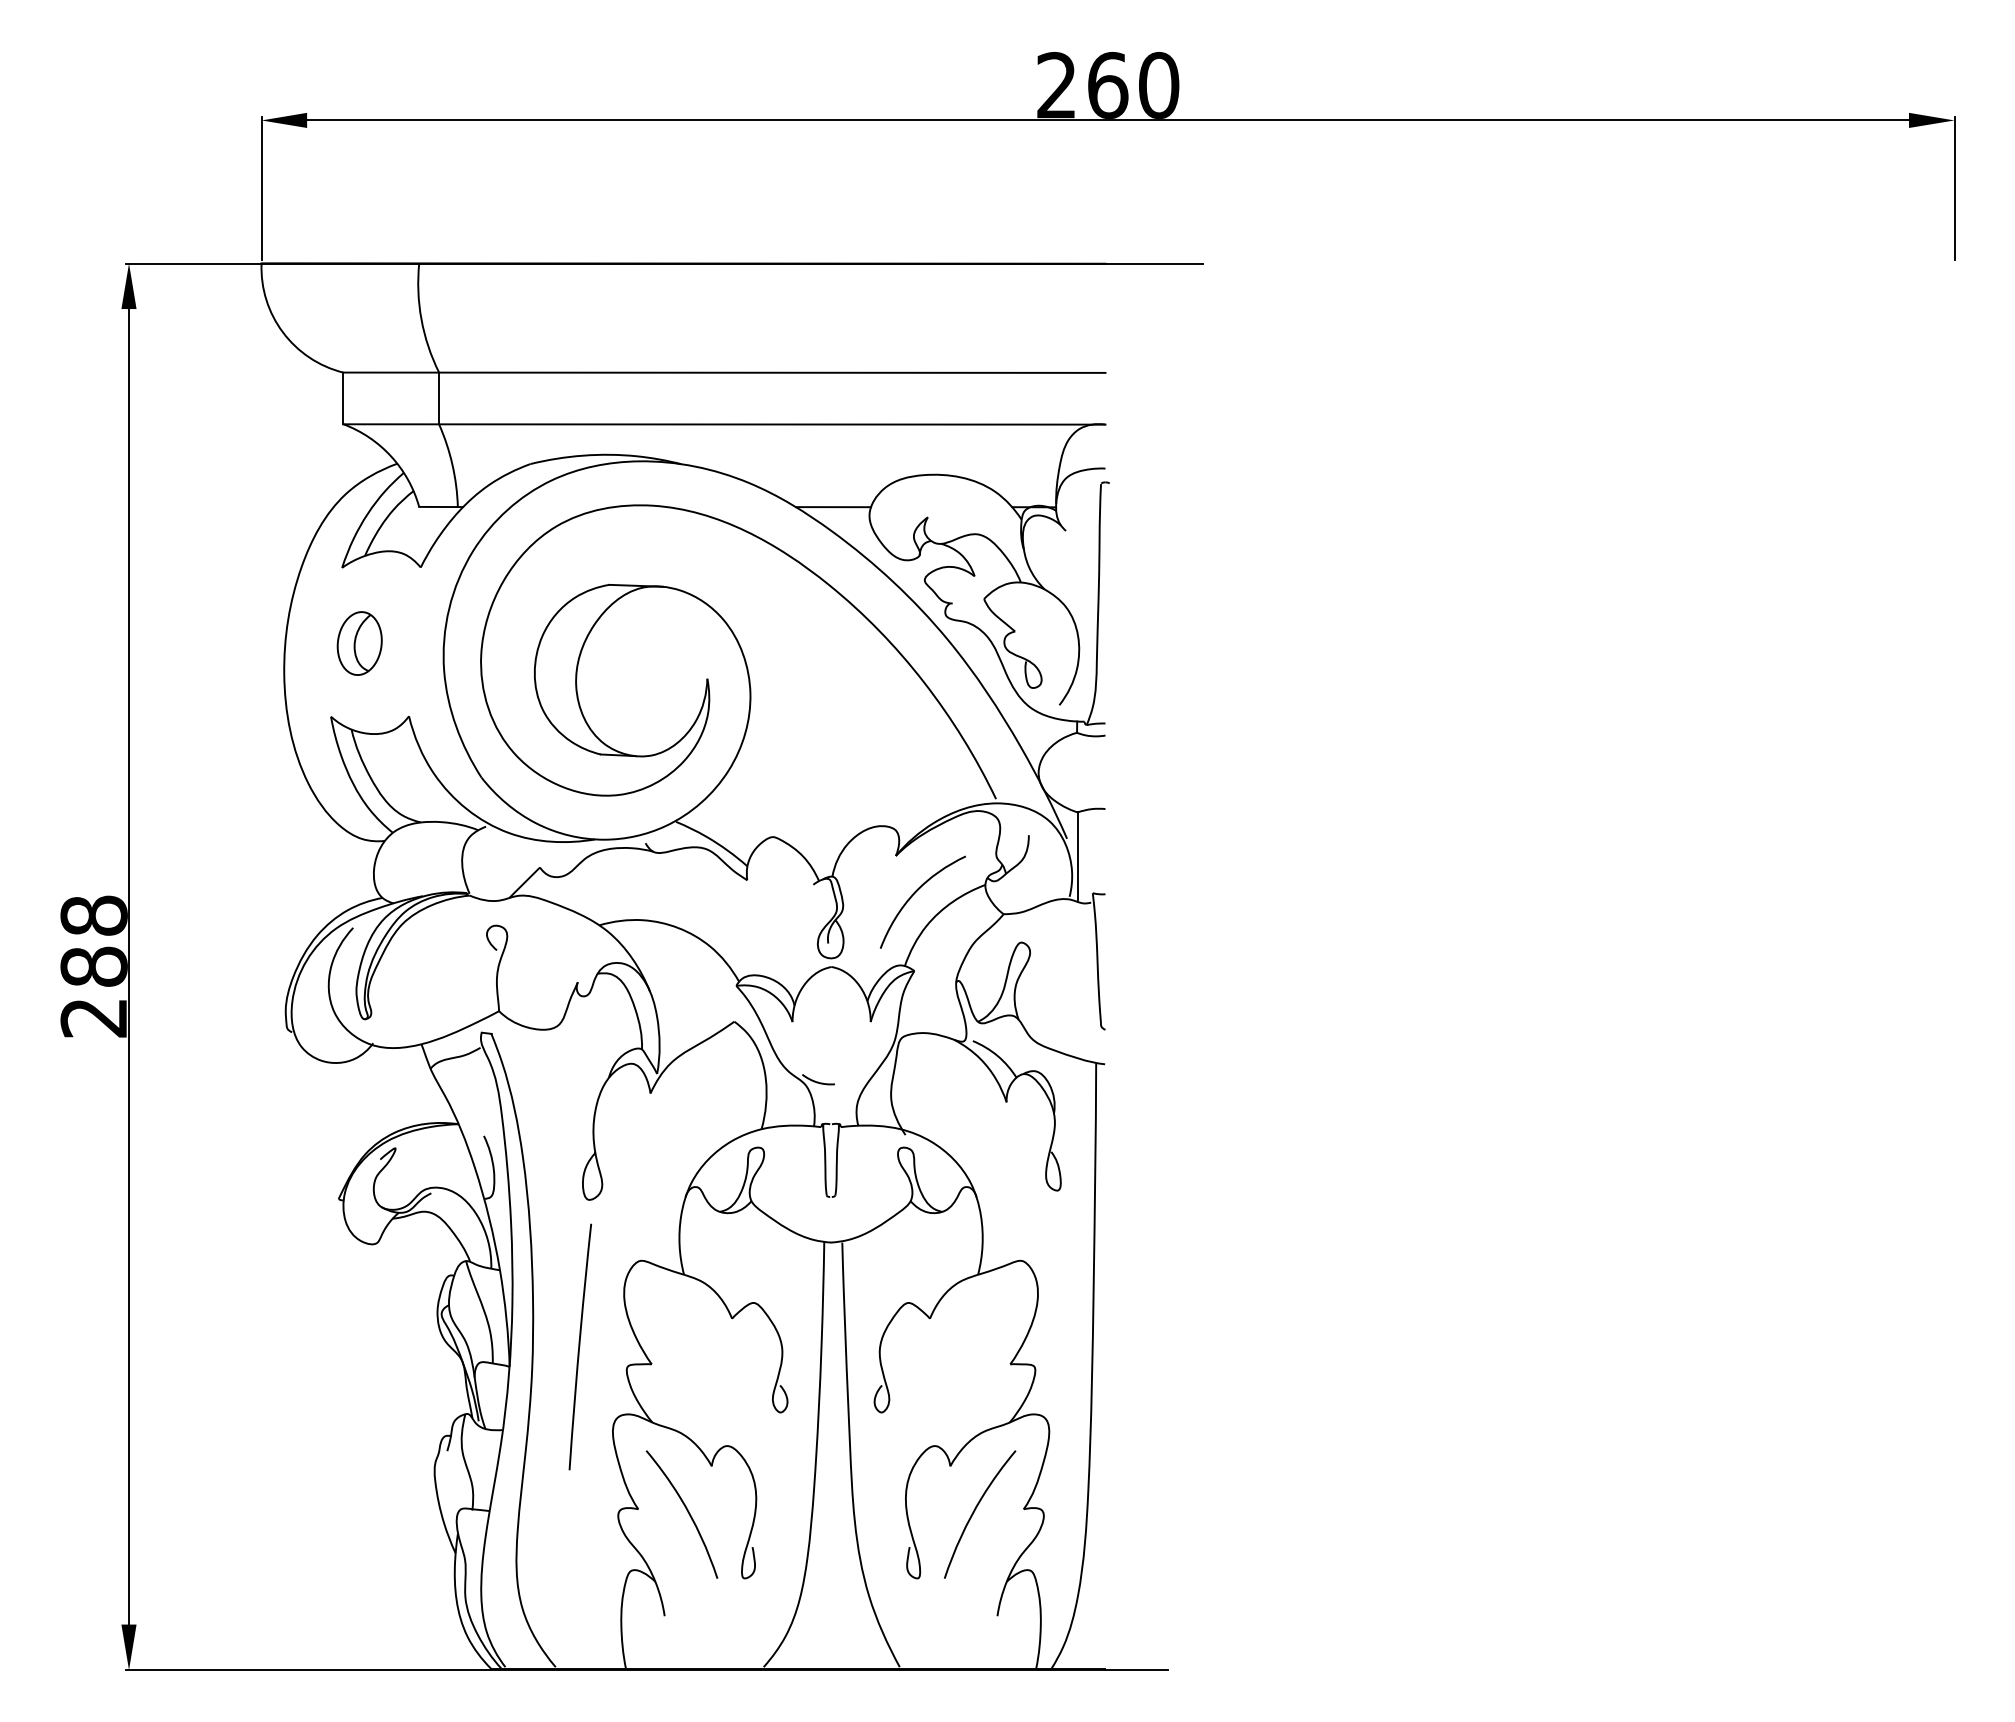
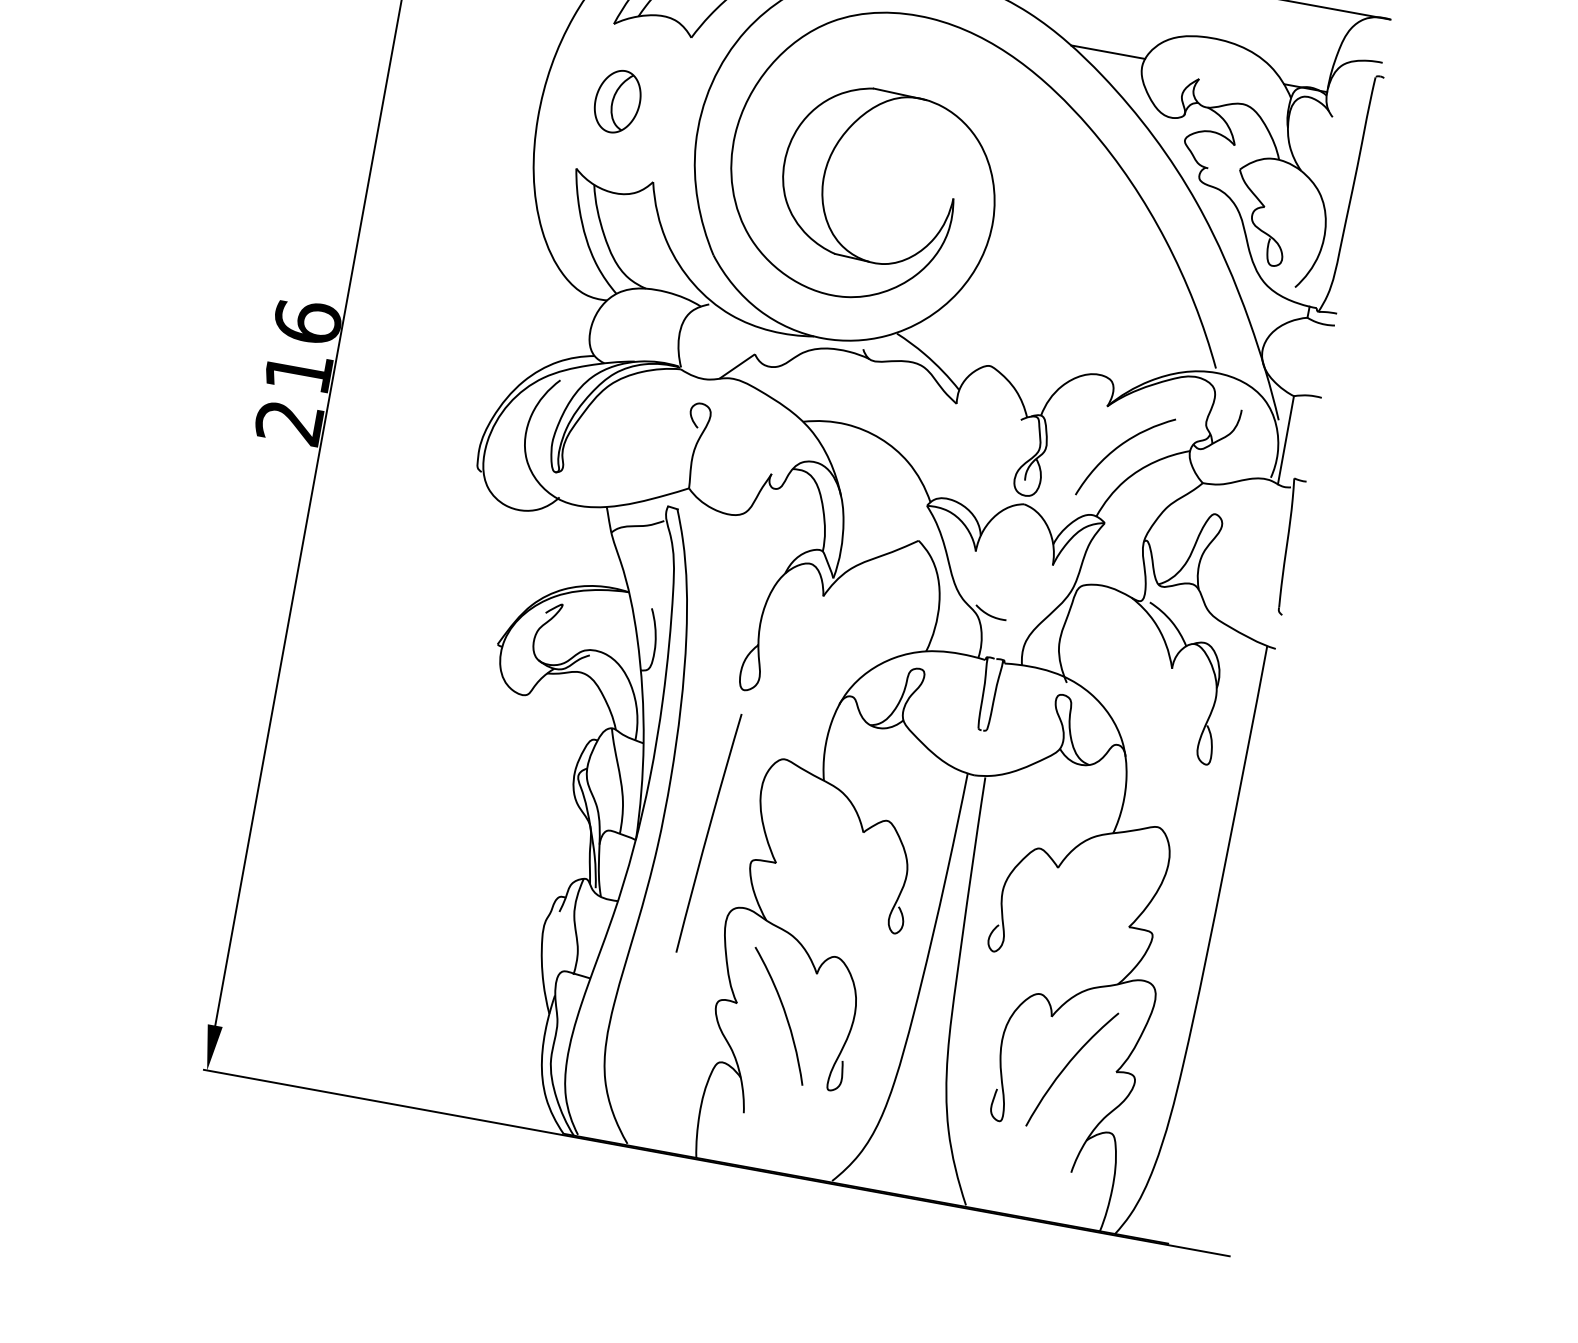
text: (93, 940) -> (302, 346), 288 -> 216

